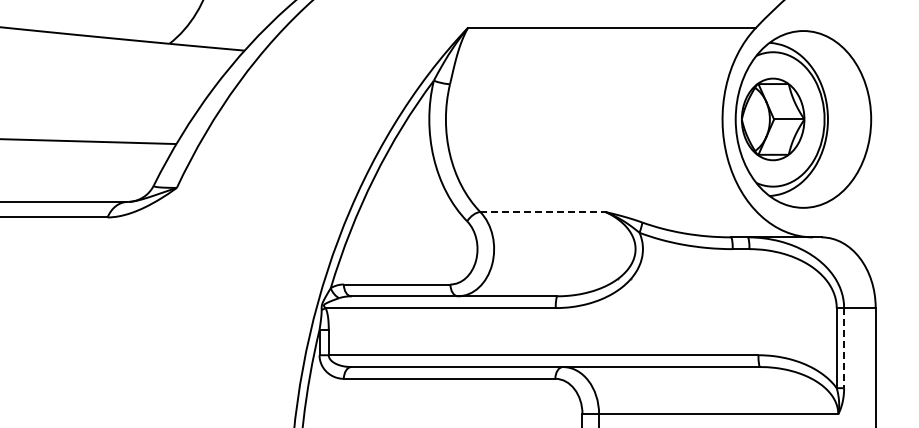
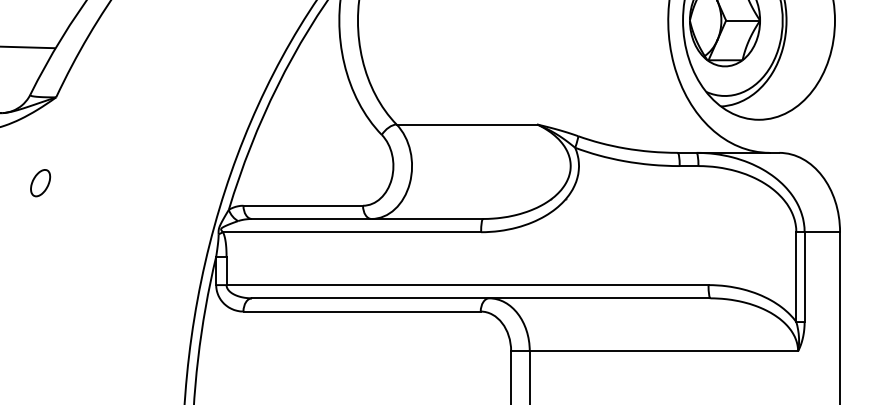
line: (543, 212) -> (467, 124), dashed -> solid
part: (162, 263) -> (40, 182), added
line: (844, 348) -> (805, 277), dashed -> solid

